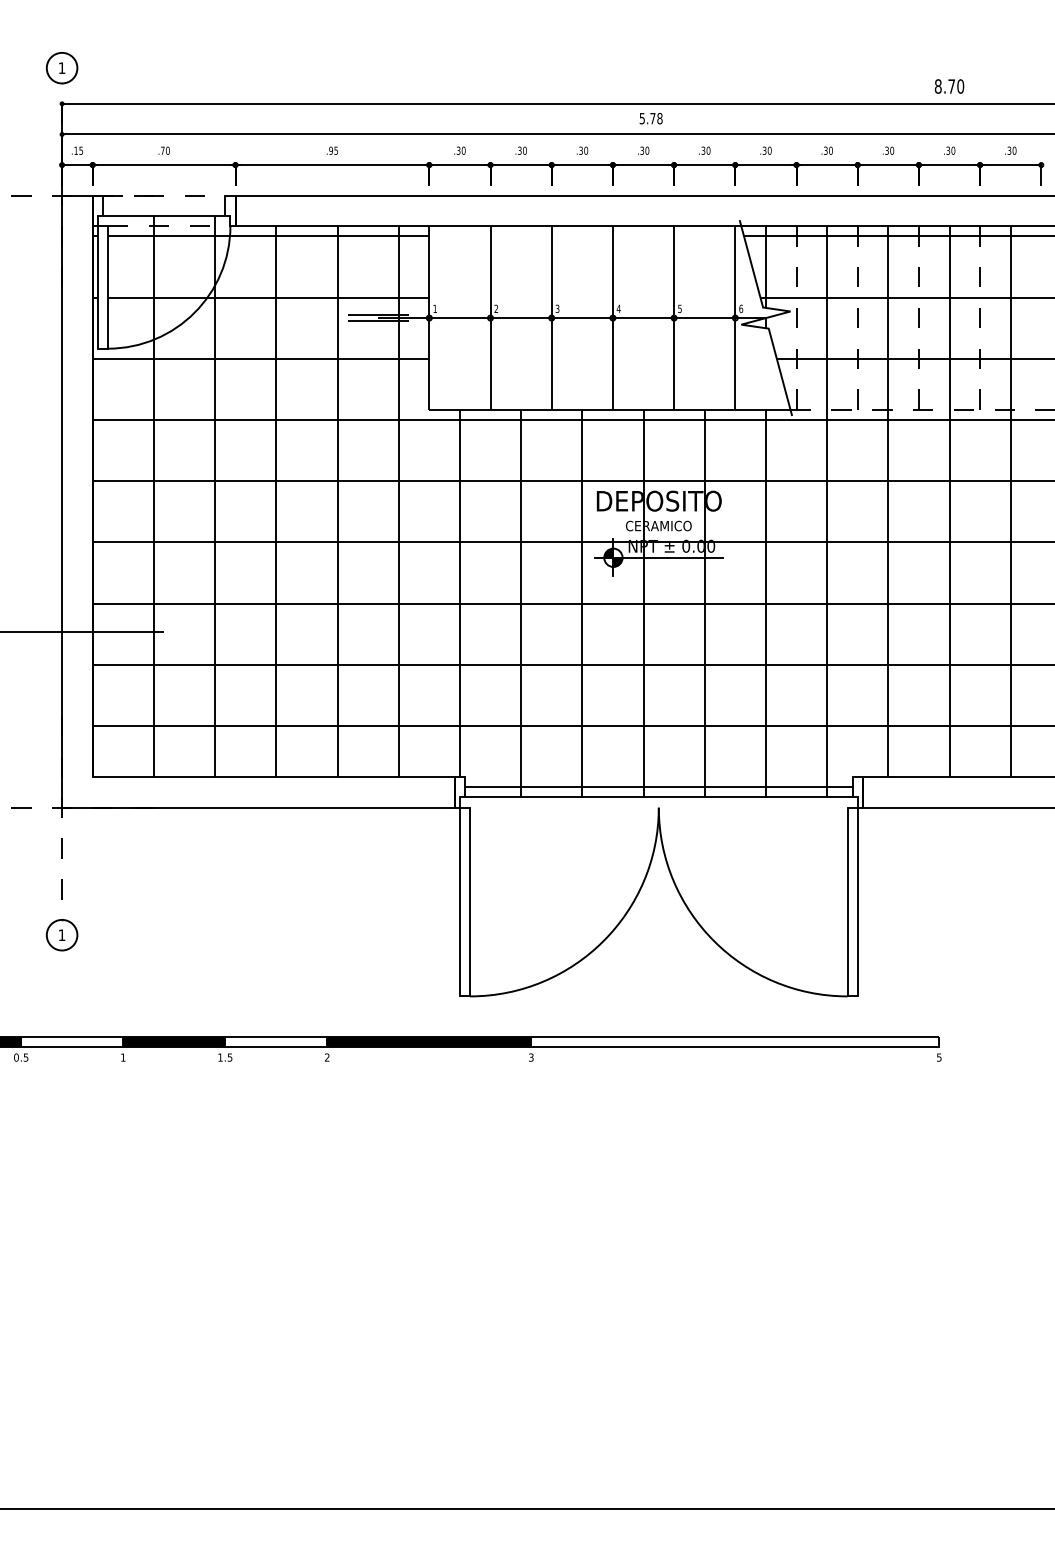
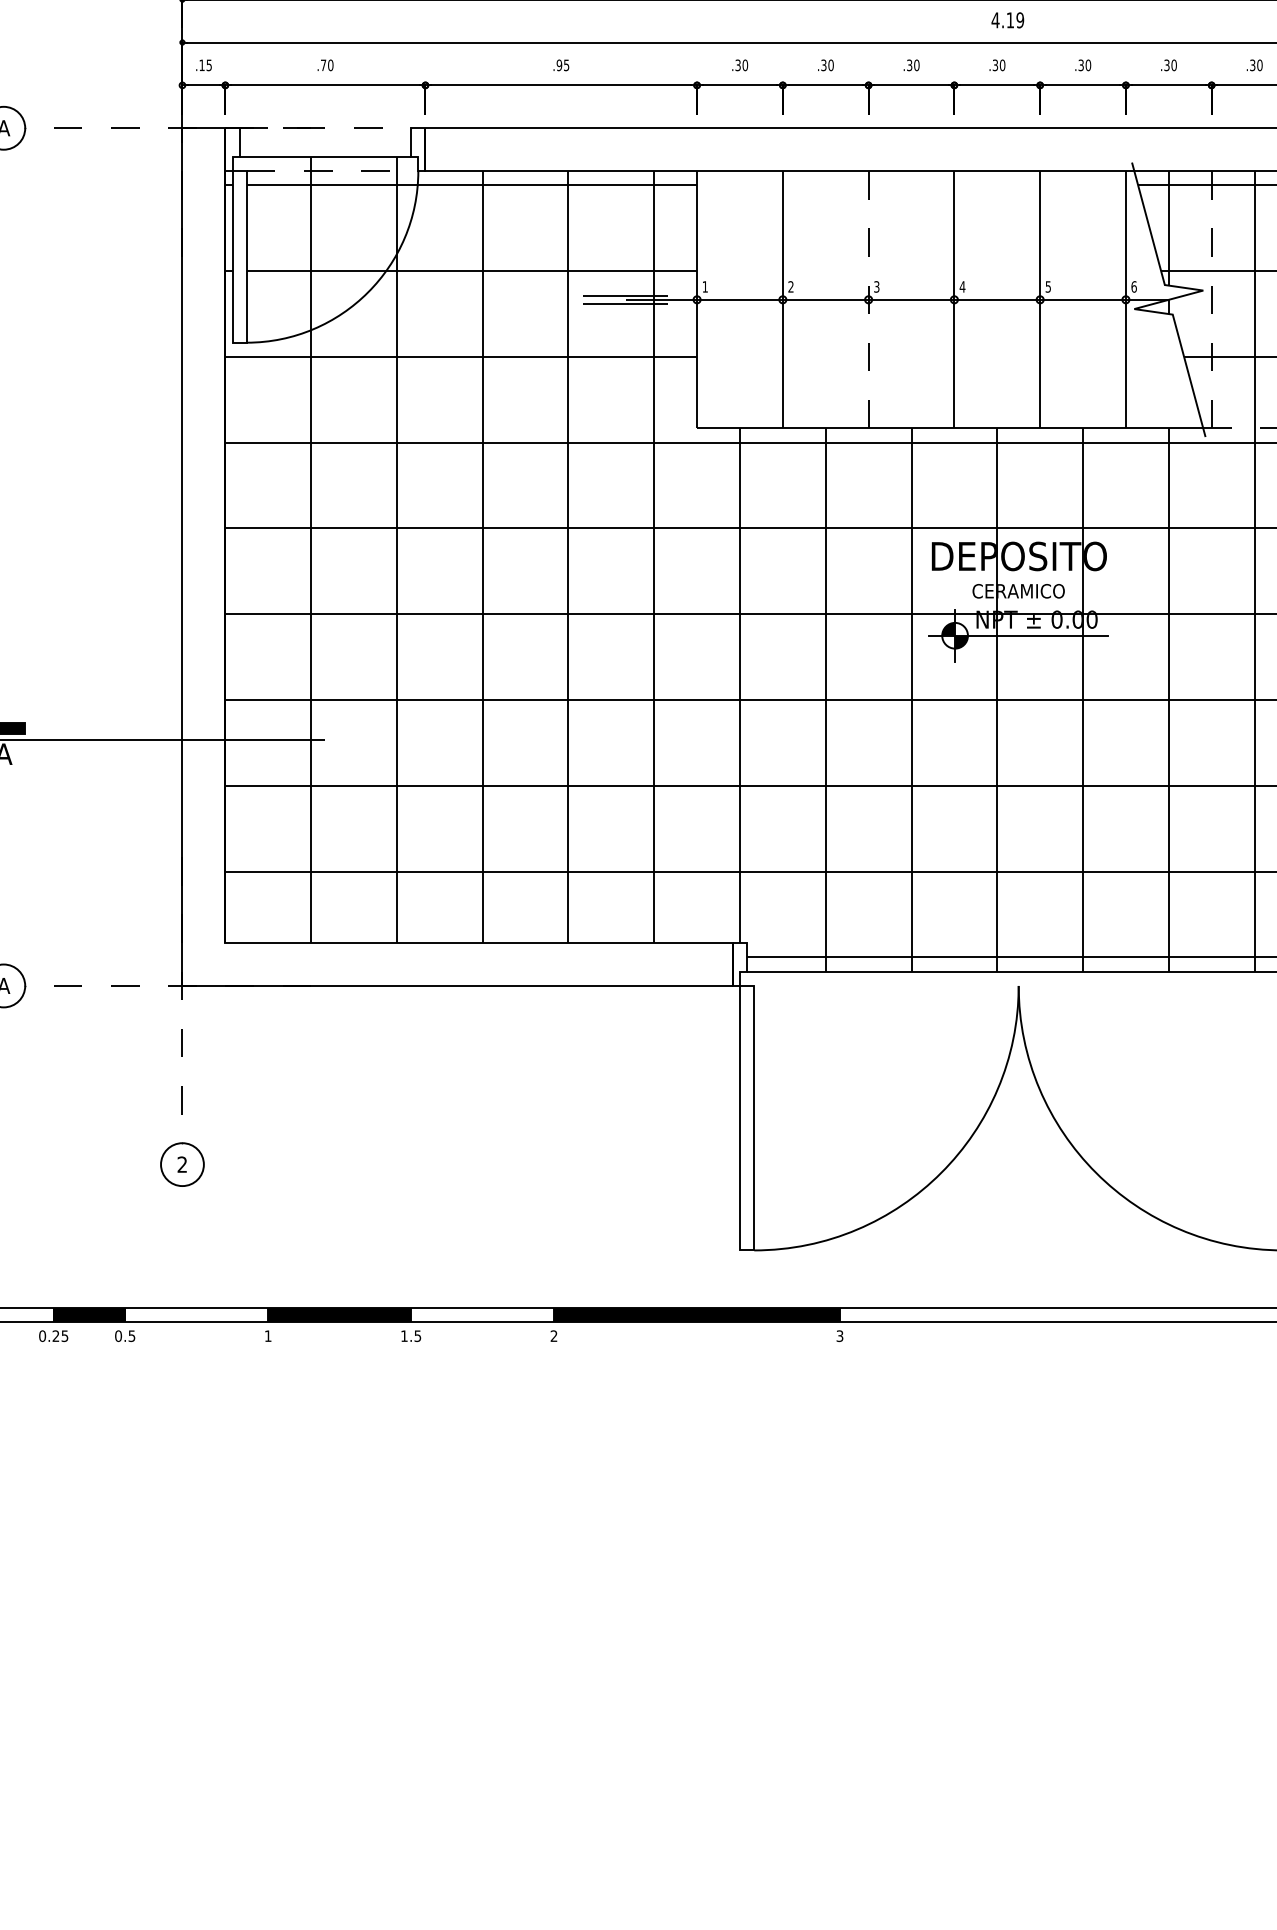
text: (650, 118) -> (1007, 20), 5.78 -> 4.19
line: (551, 318) -> (868, 300), solid -> dashed
text: (61, 934) -> (181, 1163), 1 -> 2

